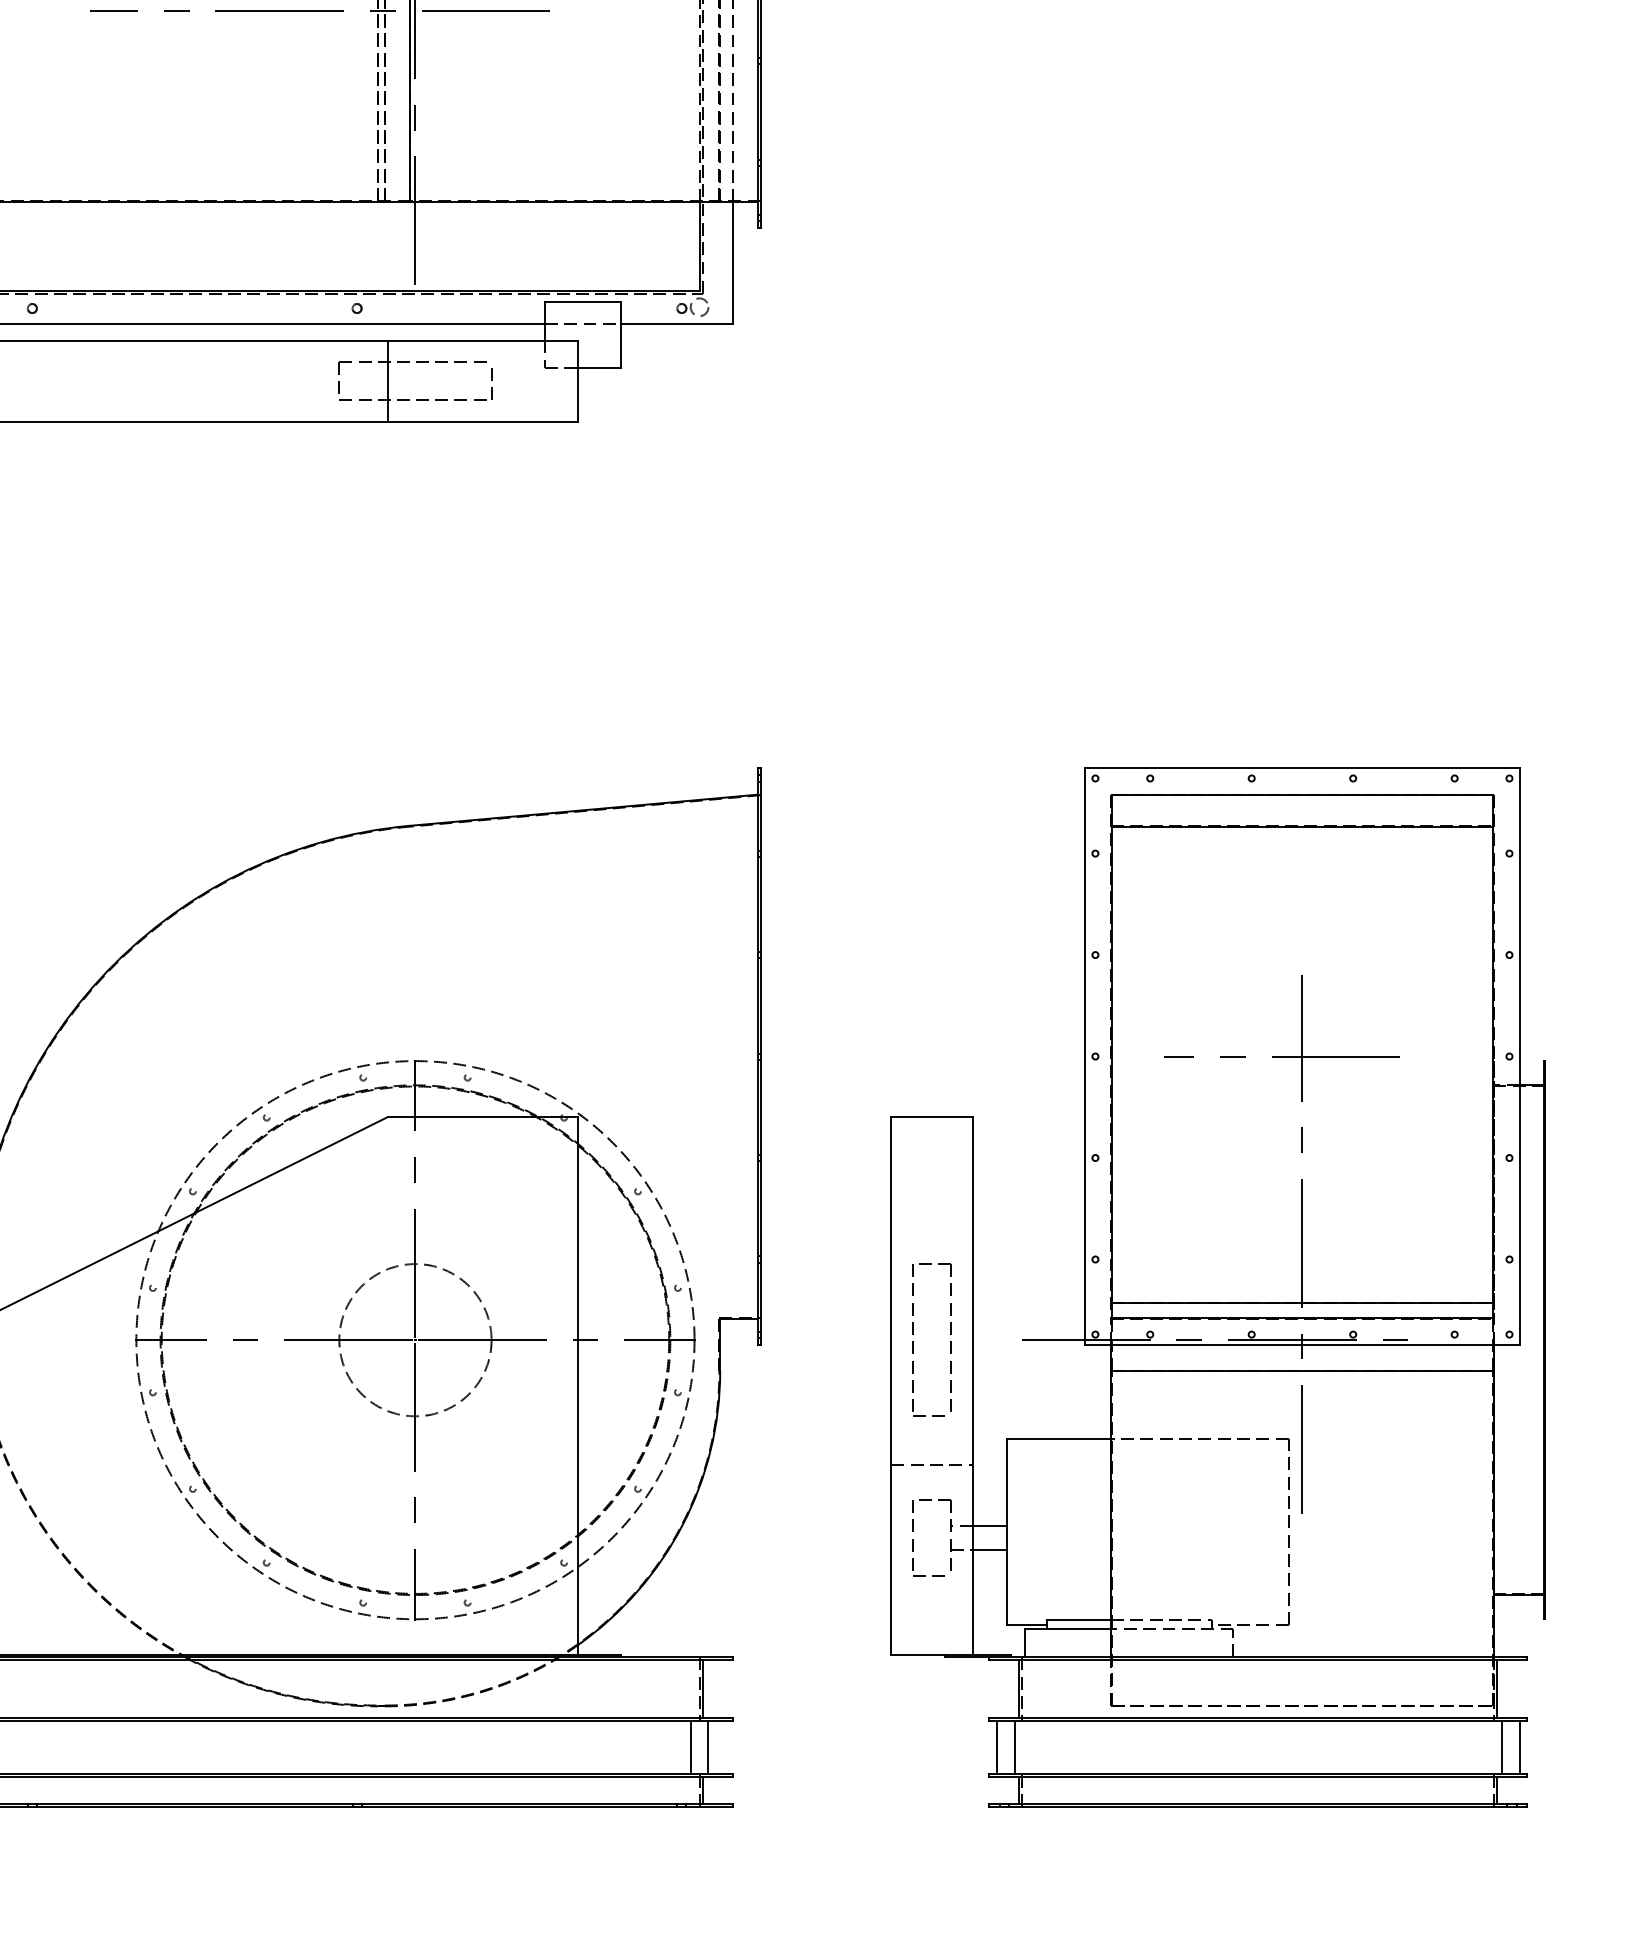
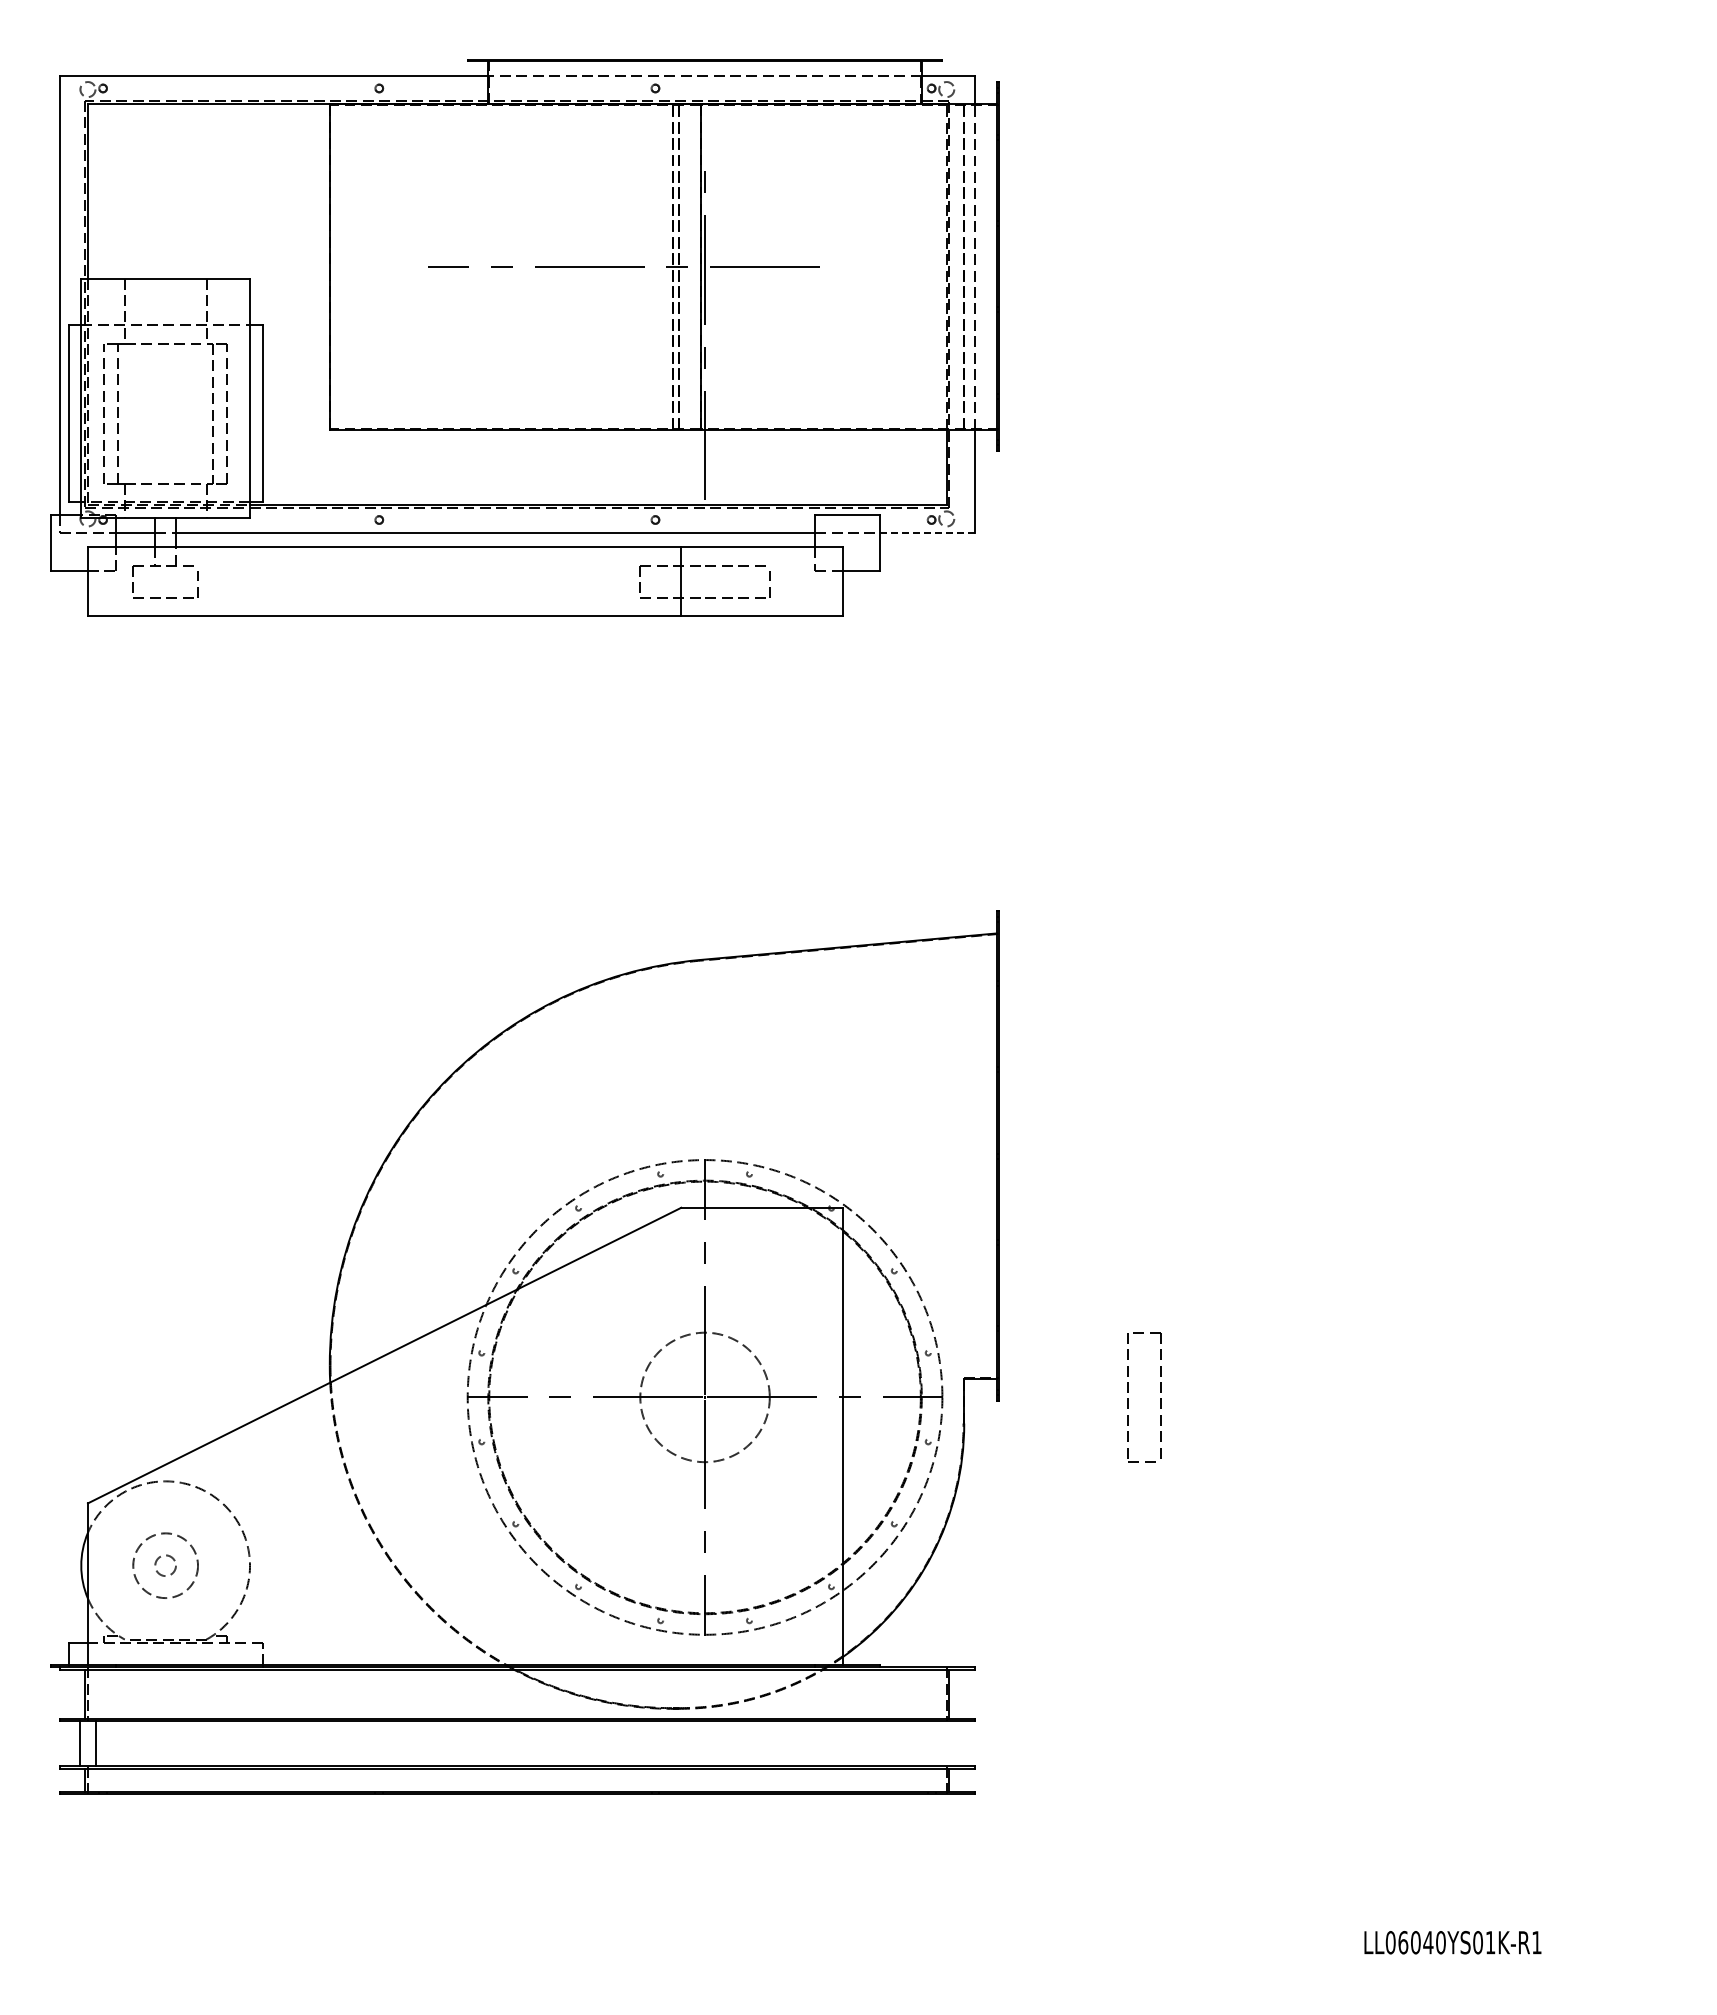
line: (677, 323) -> (927, 532), solid -> dashed
part: (1217, 1287) -> (1387, 1352), removed
line: (691, 1747) -> (939, 1743), removed
line: (708, 1747) -> (954, 1743), removed

